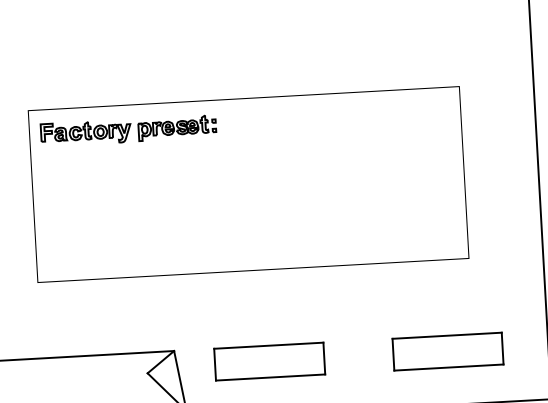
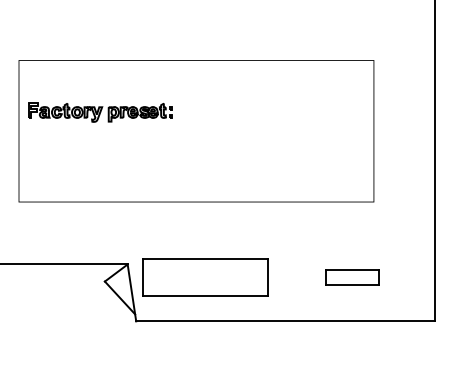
part: (128, 130) -> (100, 112), moved
part: (448, 351) -> (352, 277), size x0.6
part: (269, 361) -> (205, 277), size x1.4

